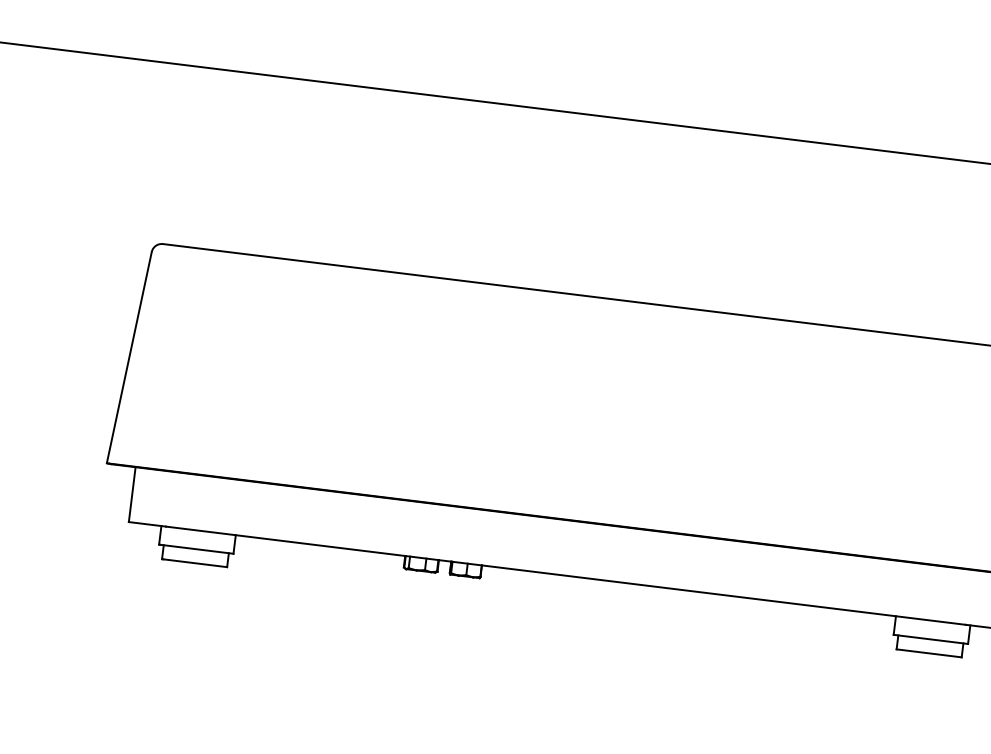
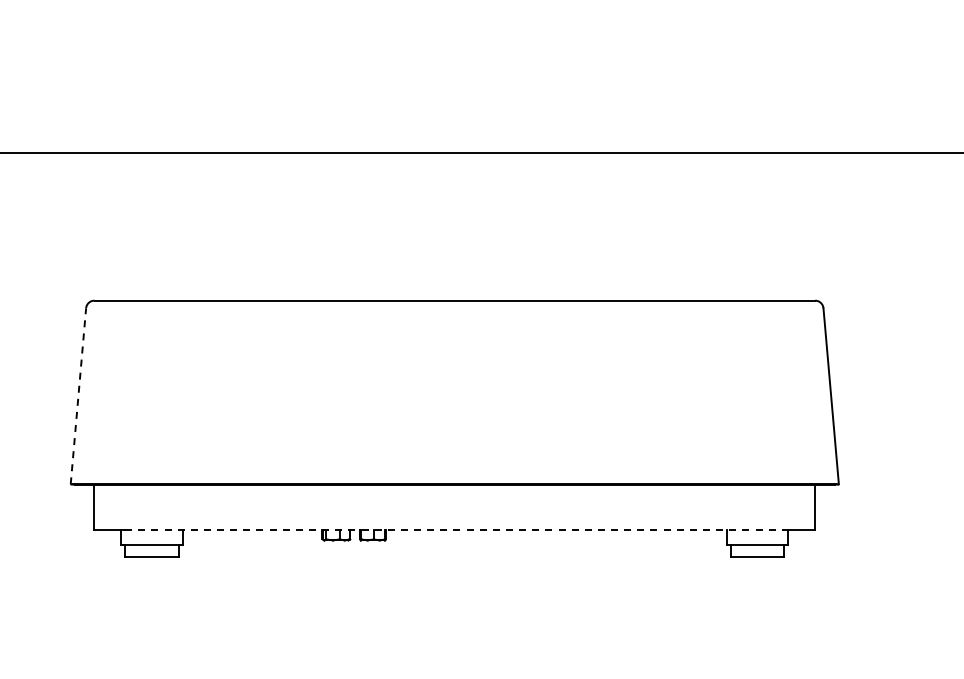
line: (129, 356) -> (78, 395), solid -> dashed
line: (565, 575) -> (454, 529), solid -> dashed

